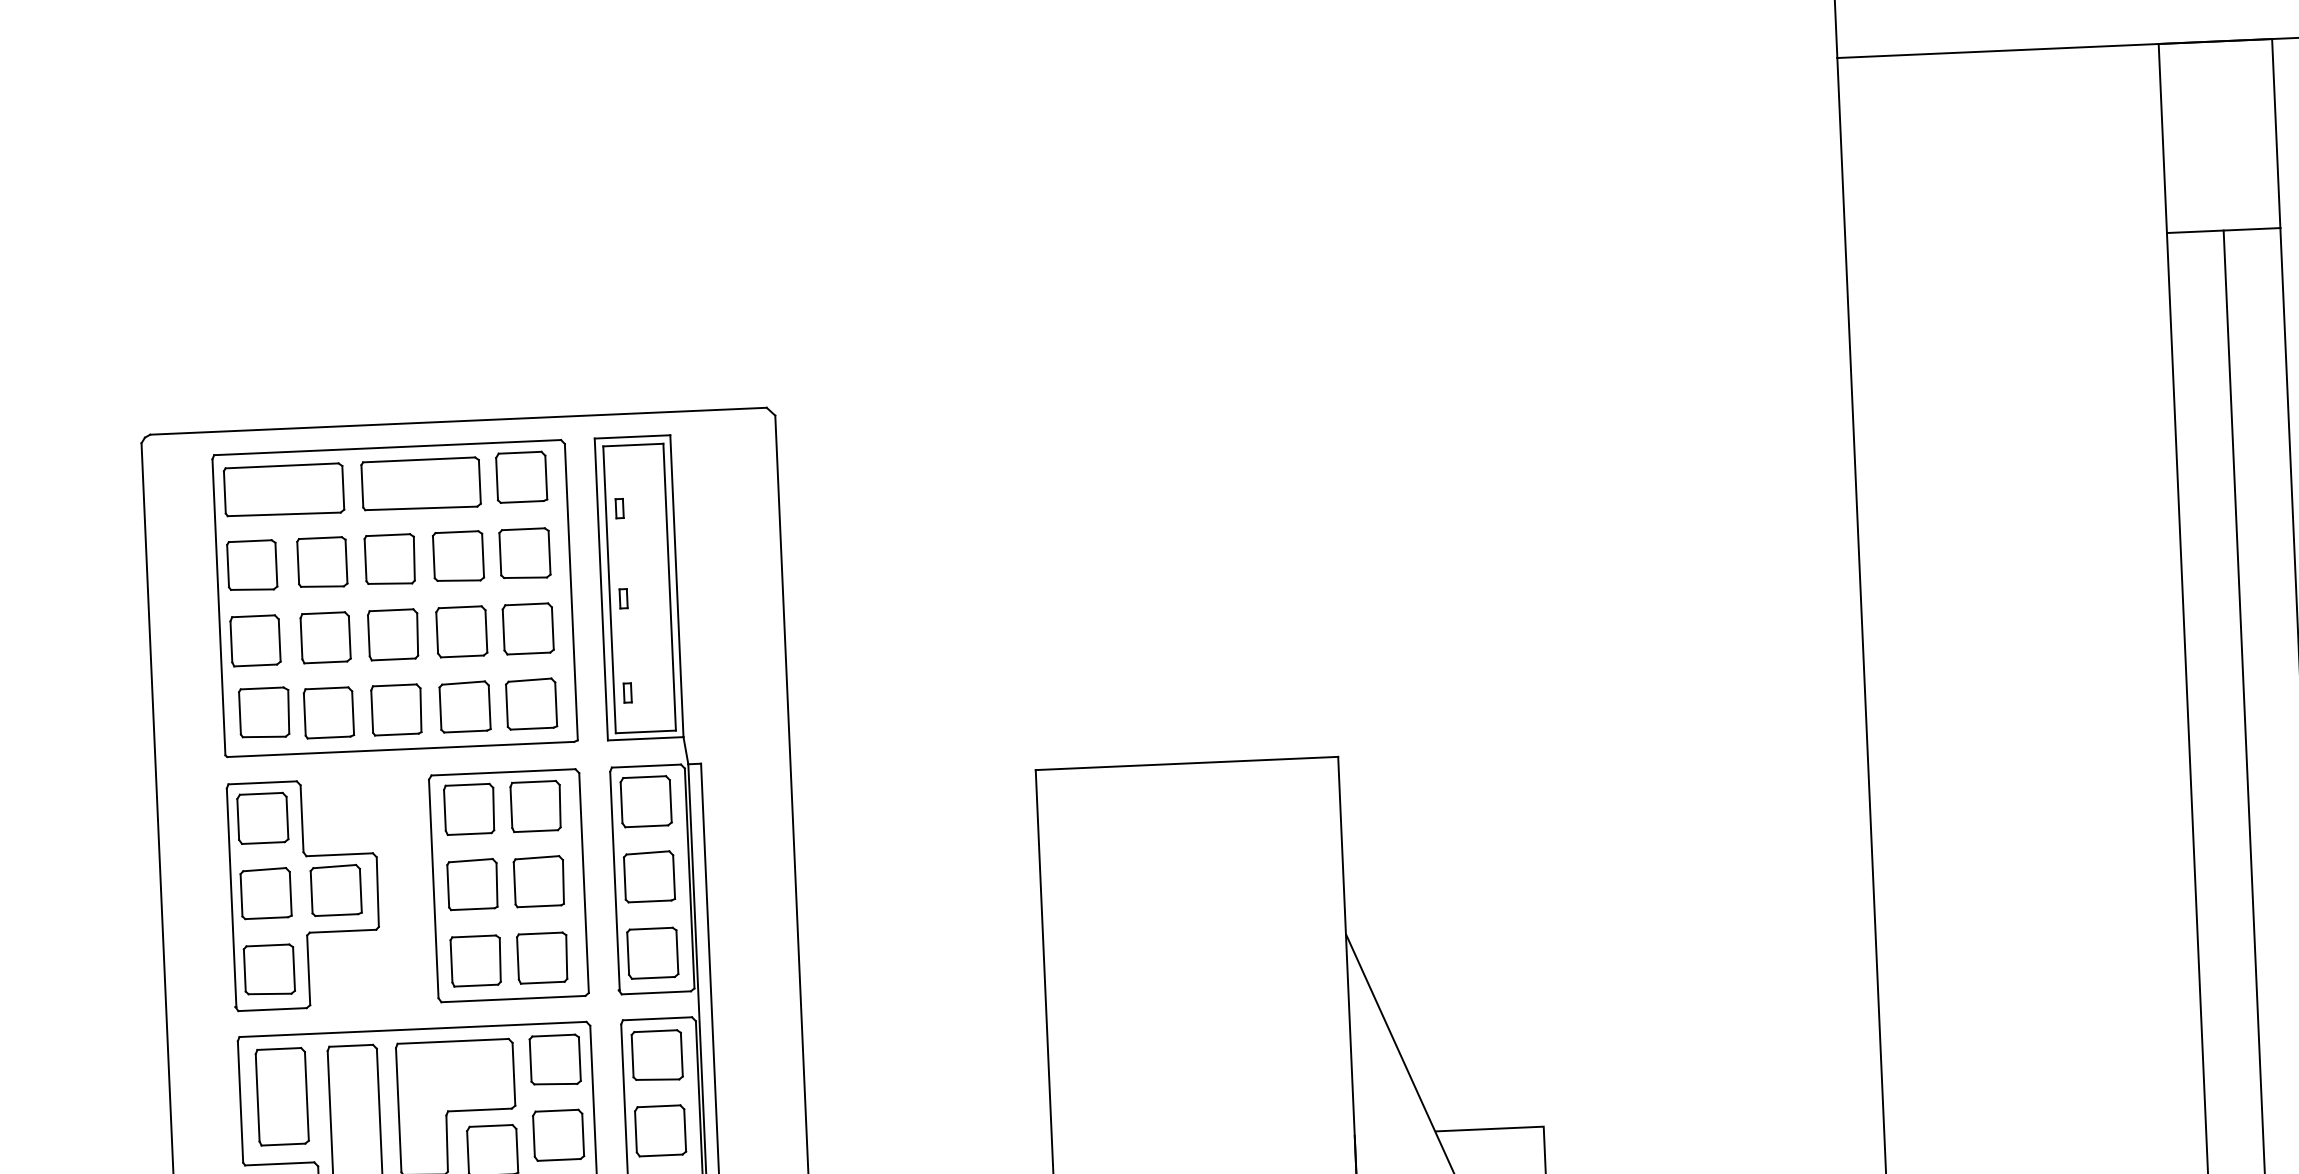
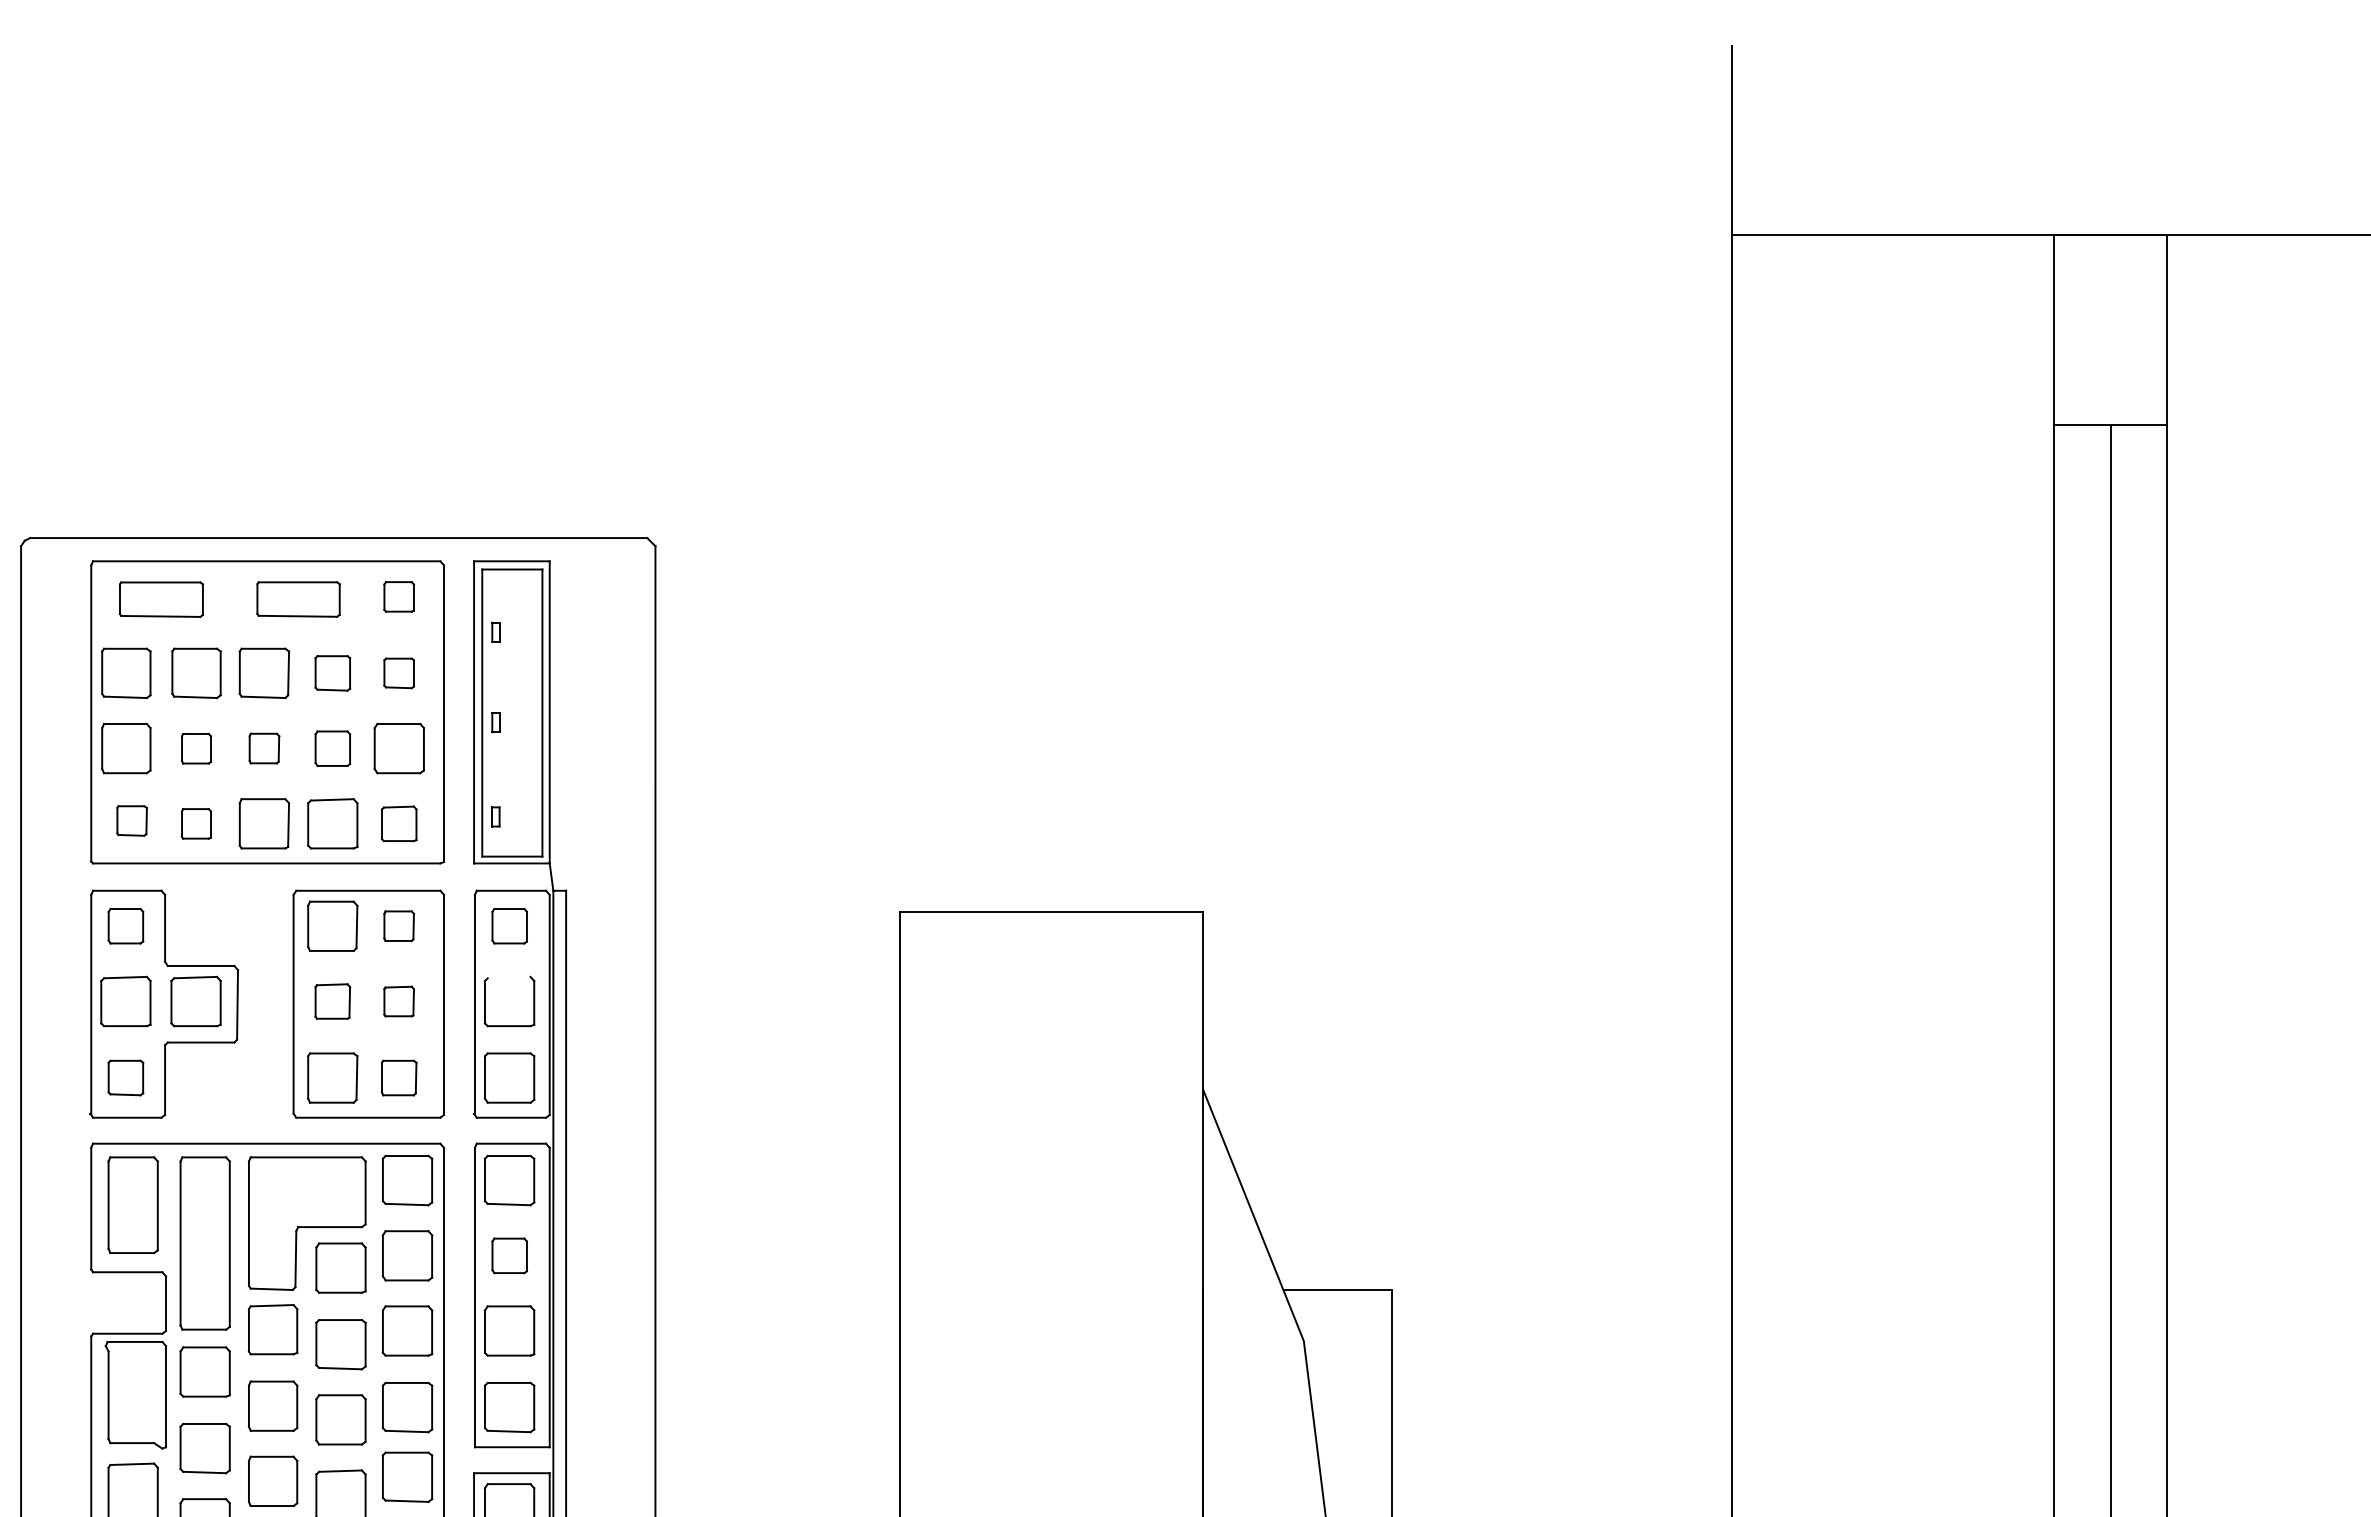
part: (520, 477) -> (398, 596), size x0.6
part: (421, 484) -> (298, 599), size x0.7
part: (284, 490) -> (161, 599), size x0.7
part: (524, 553) -> (398, 673), size x0.6
part: (458, 556) -> (332, 673), size x0.7
part: (461, 631) -> (332, 748), size x0.7
part: (393, 634) -> (264, 748), size x0.6
part: (325, 637) -> (196, 748), size x0.6
part: (530, 703) -> (398, 823), size x0.7
part: (263, 712) -> (131, 820), size x0.6
part: (328, 712) -> (196, 823), size x0.6
part: (646, 800) -> (509, 925), size x0.7
part: (535, 805) -> (398, 925), size x0.6
part: (262, 817) -> (125, 925), size x0.7
line: (647, 852) -> (508, 977), removed
part: (538, 881) -> (398, 1001), size x0.6
part: (472, 884) -> (332, 1001), size x0.7
part: (541, 957) -> (398, 1077), size x0.7
part: (269, 969) -> (125, 1077), size x0.7
part: (660, 1130) -> (509, 1255), size x0.7

